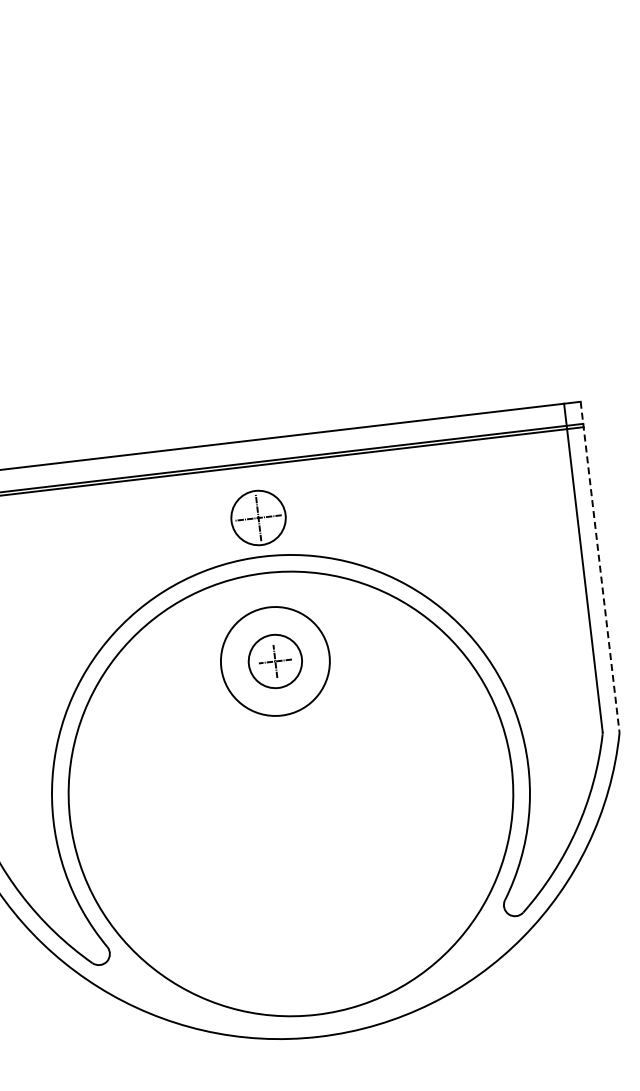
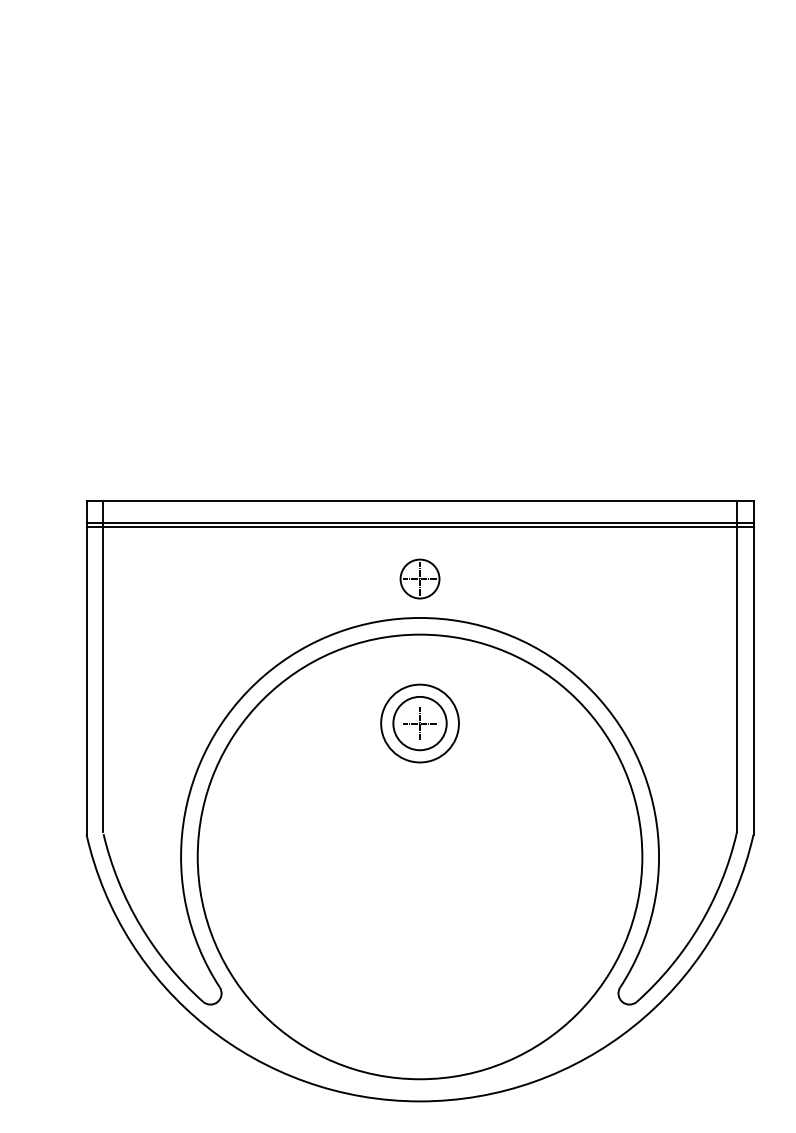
part: (257, 517) -> (419, 578), size x0.71
line: (600, 566) -> (753, 667), dashed -> solid
circle: (274, 661) -> (419, 723), size x0.71

